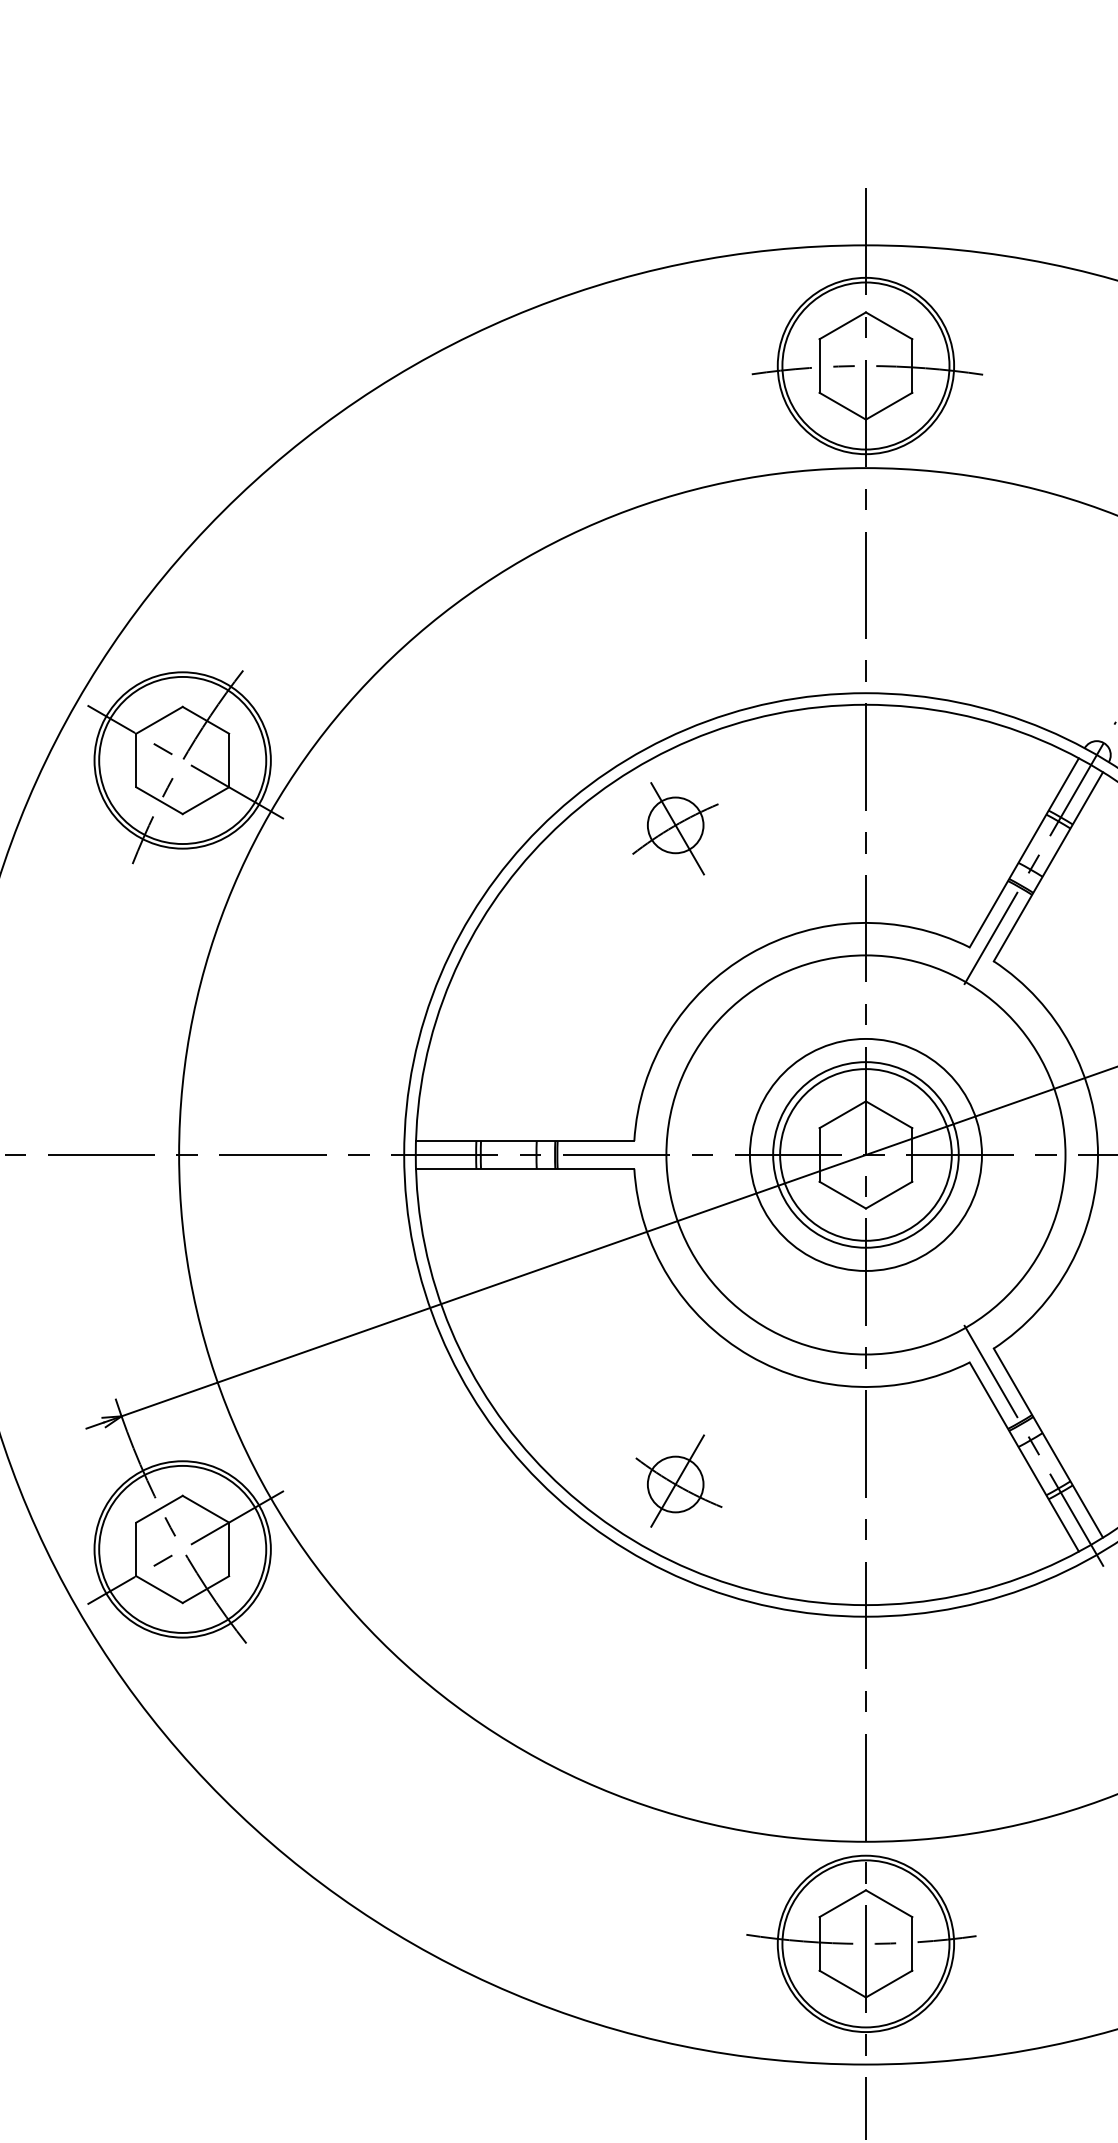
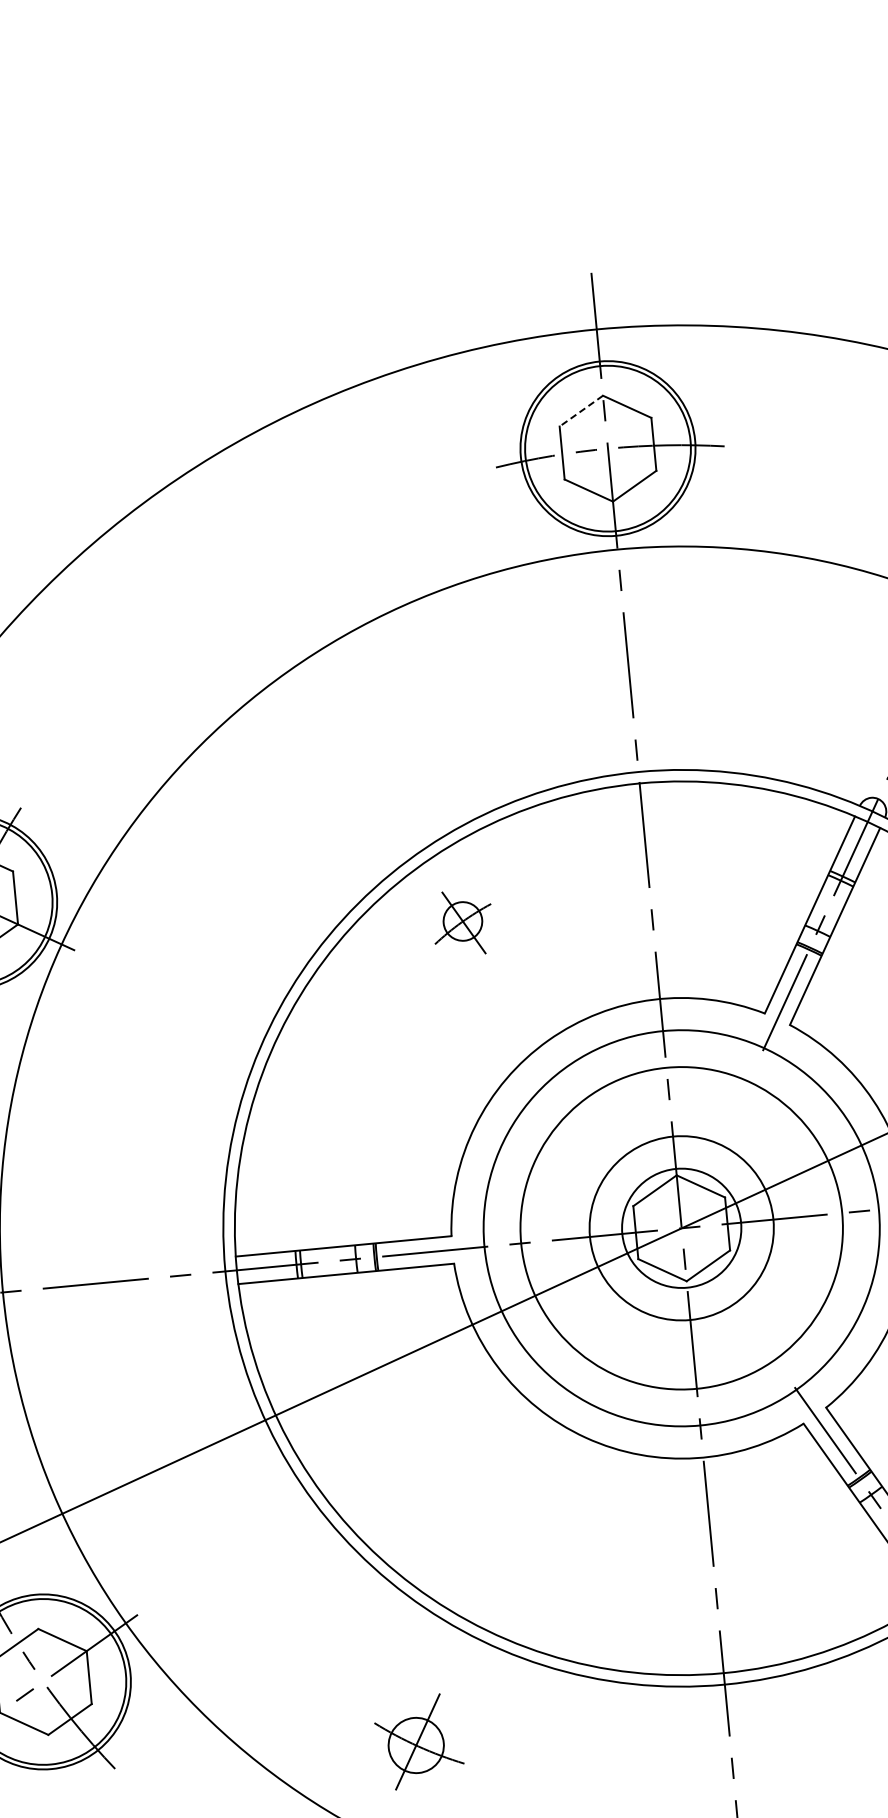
line: (842, 325) -> (581, 410), solid -> dashed
part: (675, 828) -> (463, 923), size x0.7
circle: (865, 1154) -> (681, 1227), size x0.7
circle: (865, 1154) -> (681, 1227), size x1.4
part: (678, 1480) -> (418, 1741), moved

